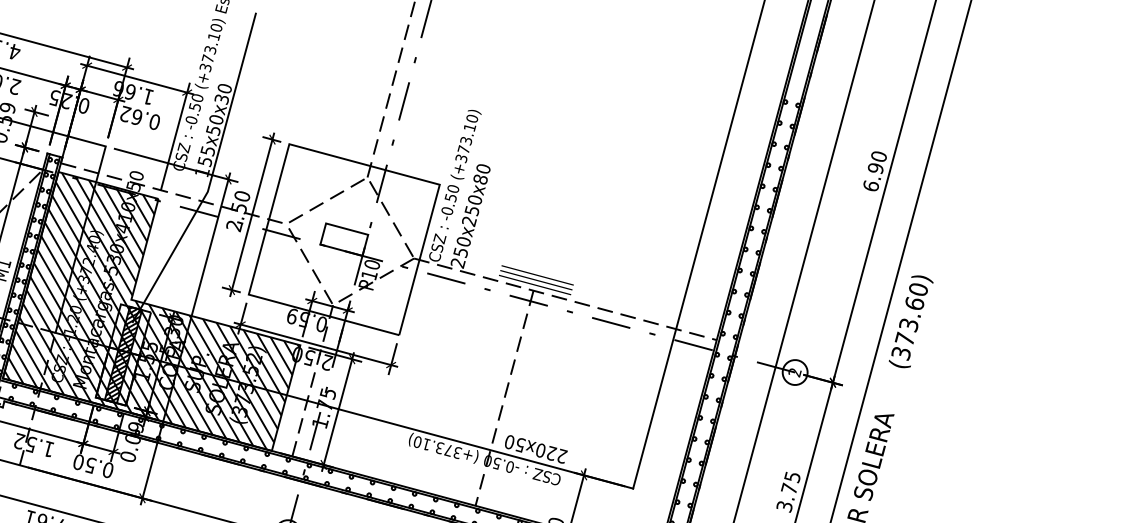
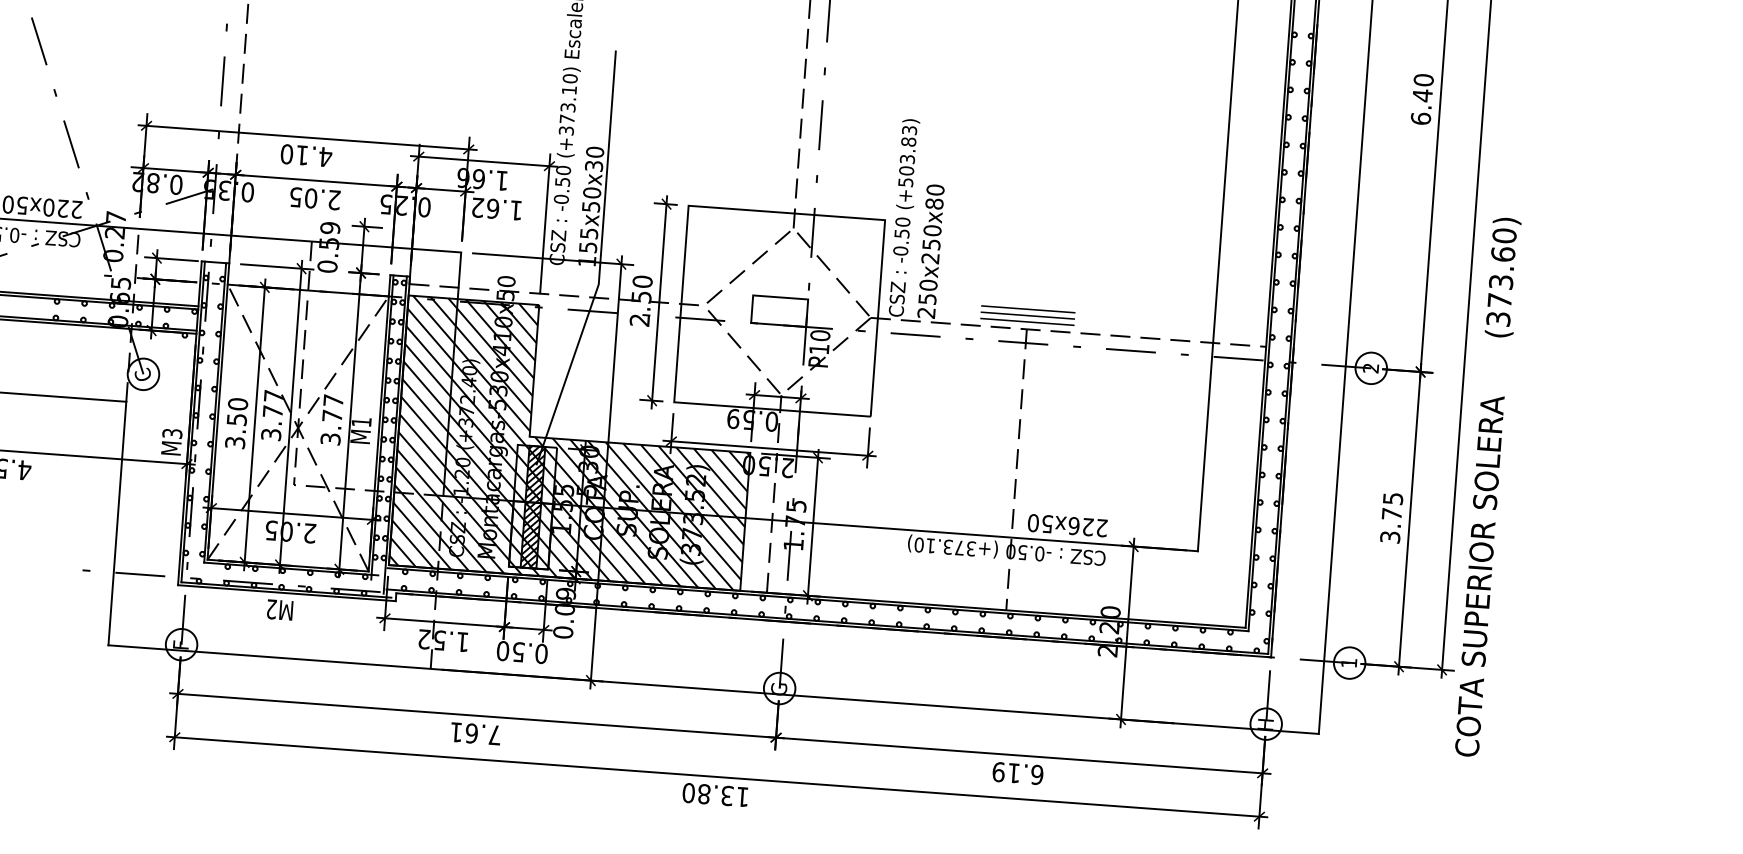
text: (155, 122) -> (516, 210), 0.62 -> 1.62
text: (466, 137) -> (907, 155), (+373.10) -> (+503.83)
text: (875, 168) -> (1422, 95), 6.90 -> 6.40
text: (540, 450) -> (1073, 526), 220x50 -> 226x50

